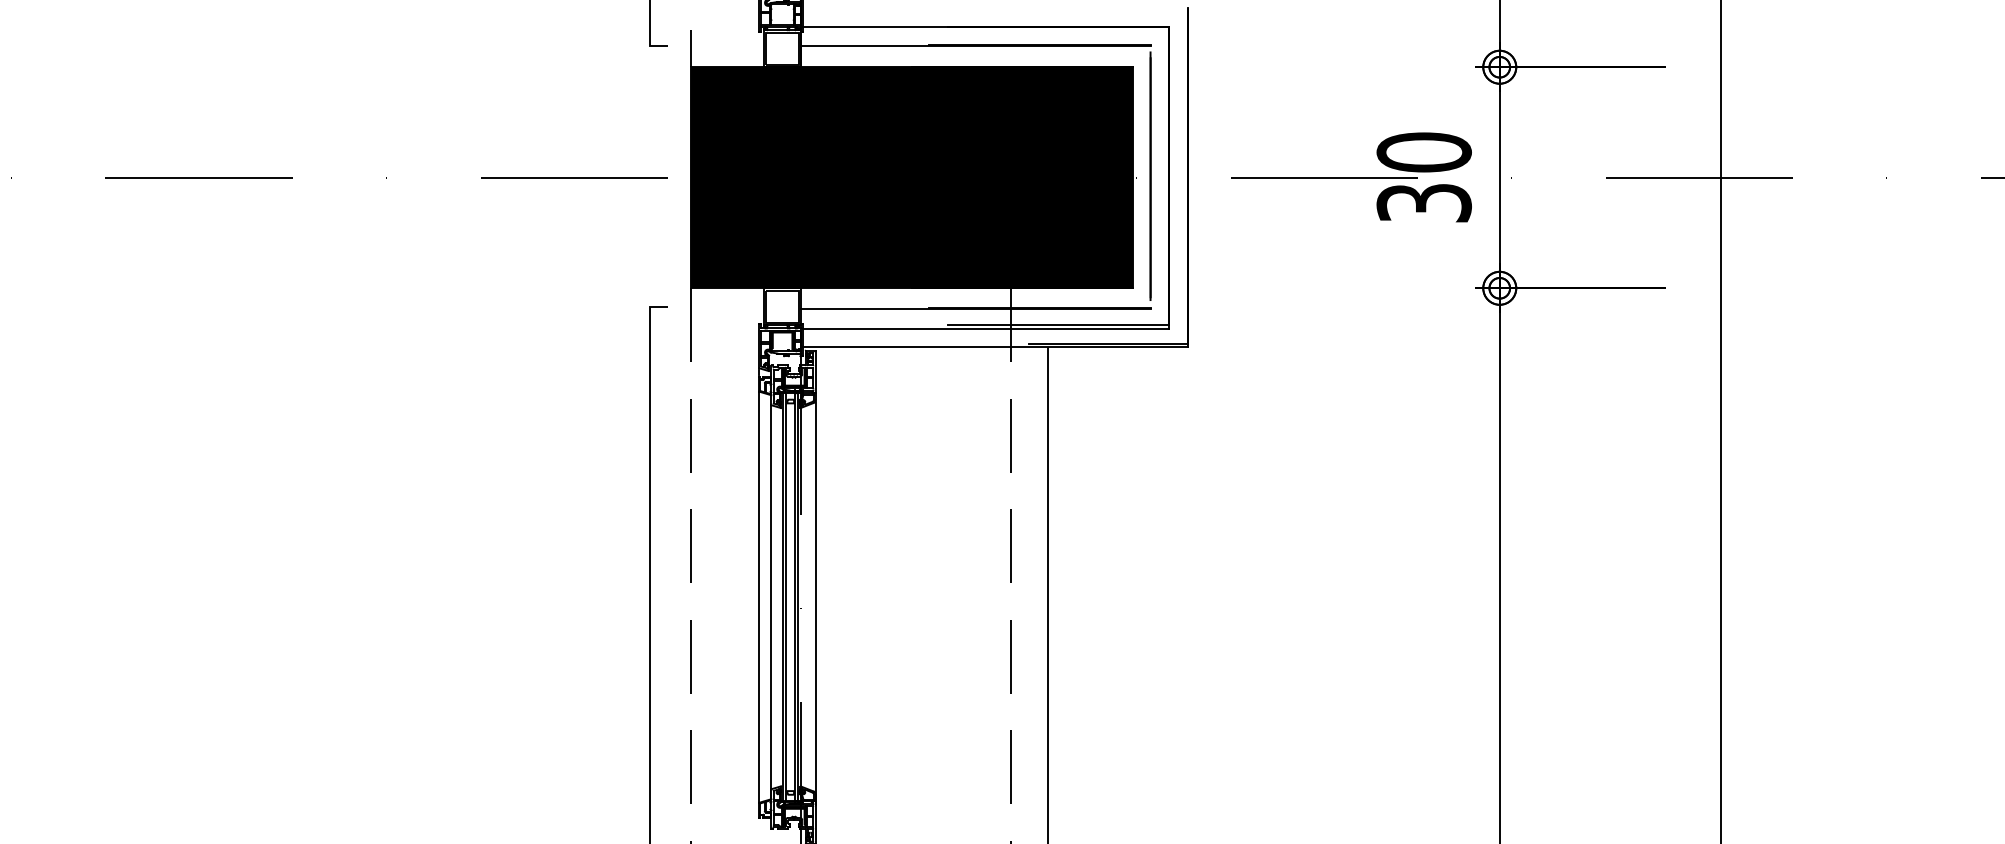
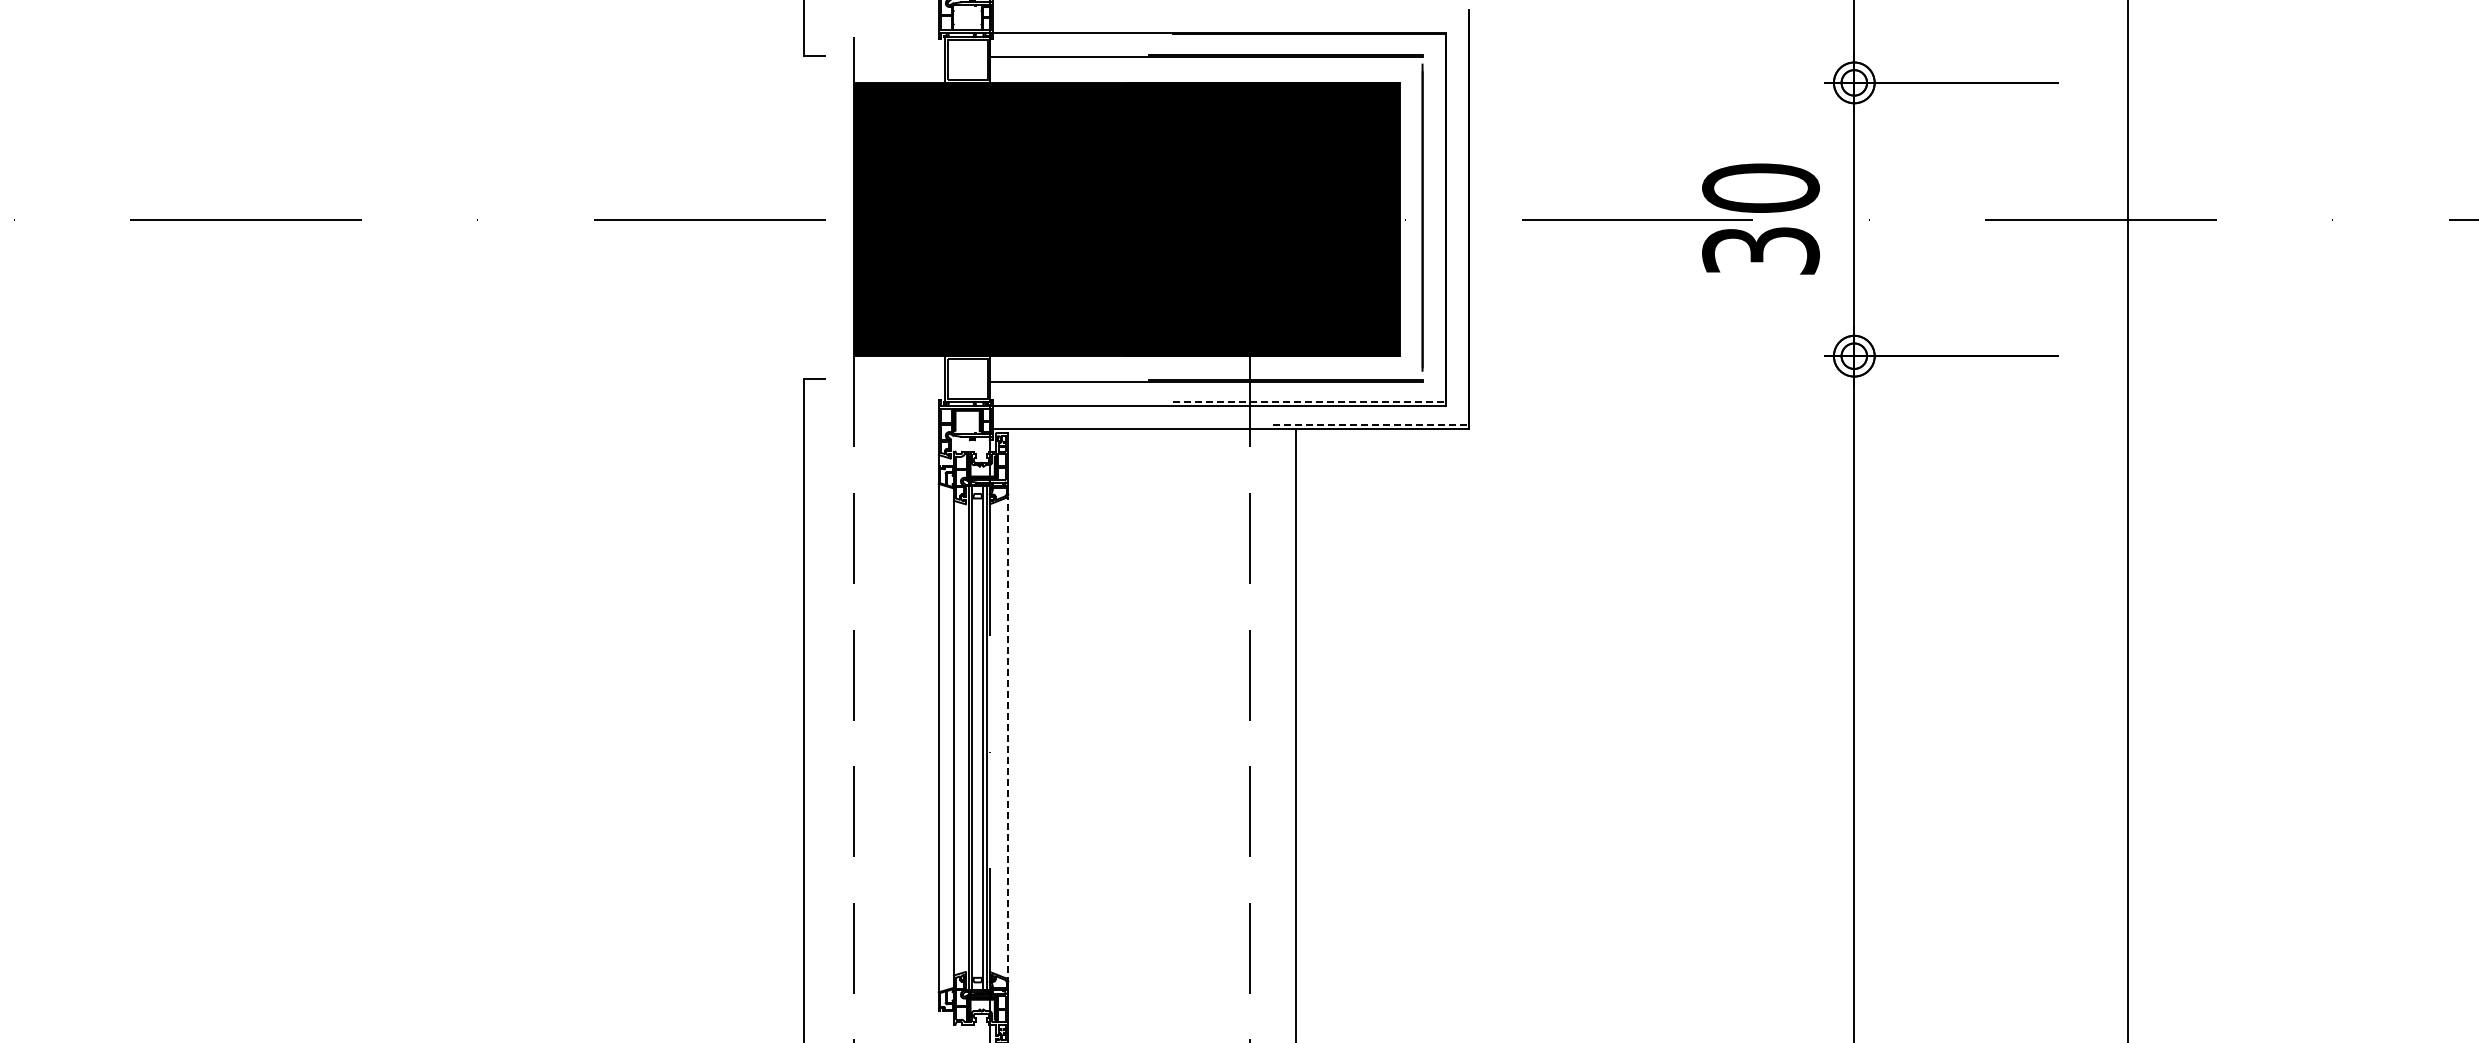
line: (1059, 324) -> (1309, 401), solid -> dashed
line: (1108, 343) -> (1370, 424), solid -> dashed
line: (815, 603) -> (1008, 745), solid -> dashed

